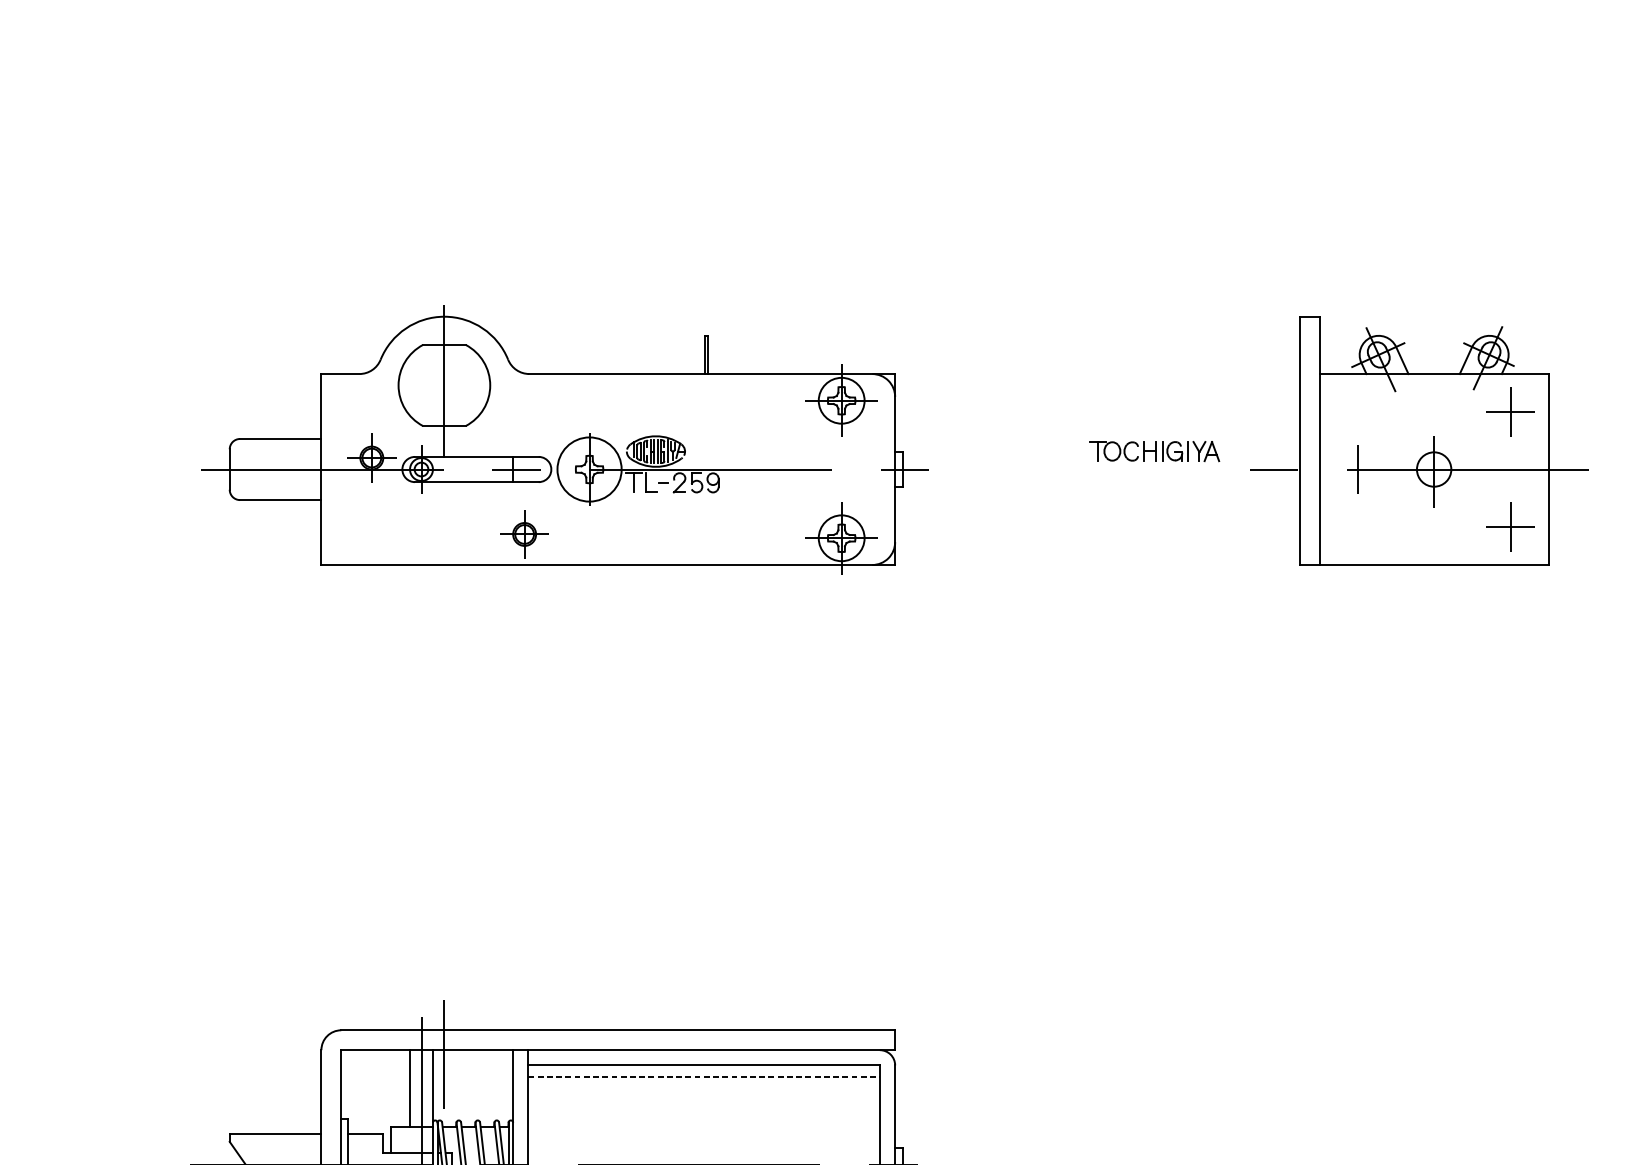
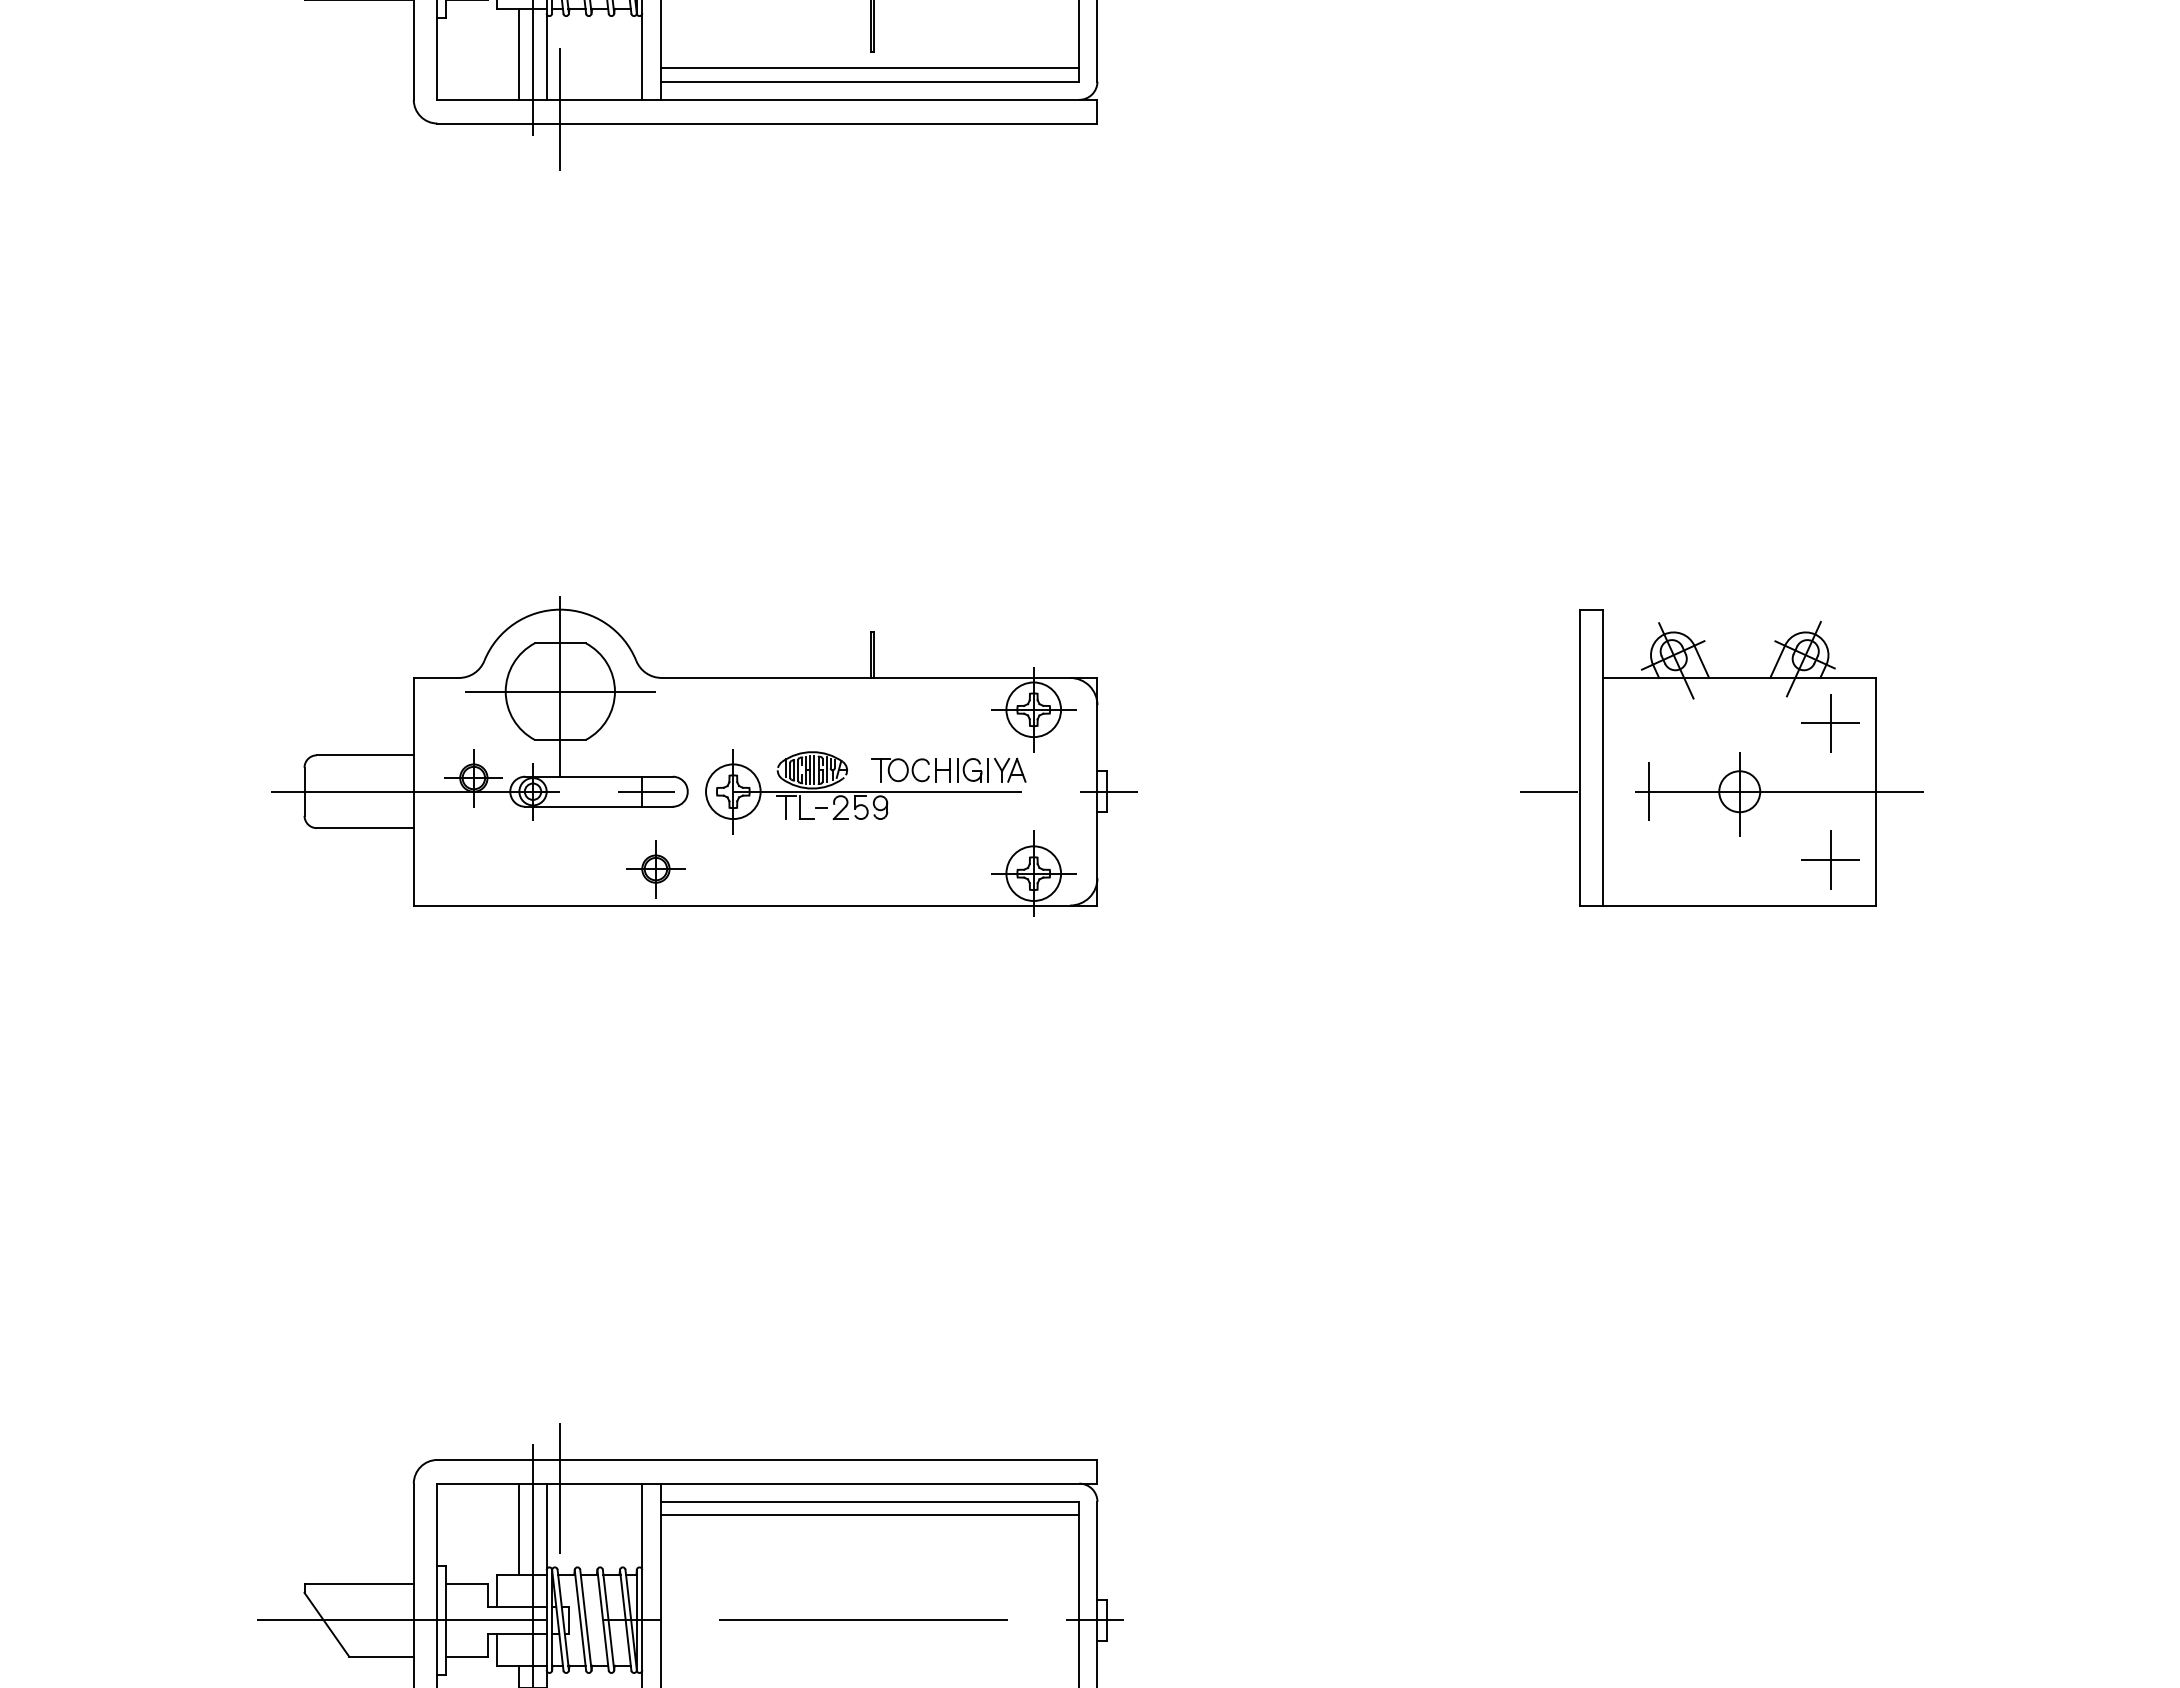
line: (443, 385) -> (559, 691), added
part: (1154, 450) -> (948, 769), moved
circle: (589, 469) -> (733, 791), size x0.71
line: (704, 1076) -> (870, 1515), dashed -> solid

